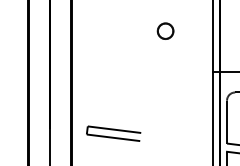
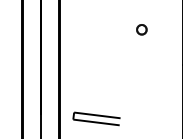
circle: (165, 30) -> (141, 29), size x0.71

